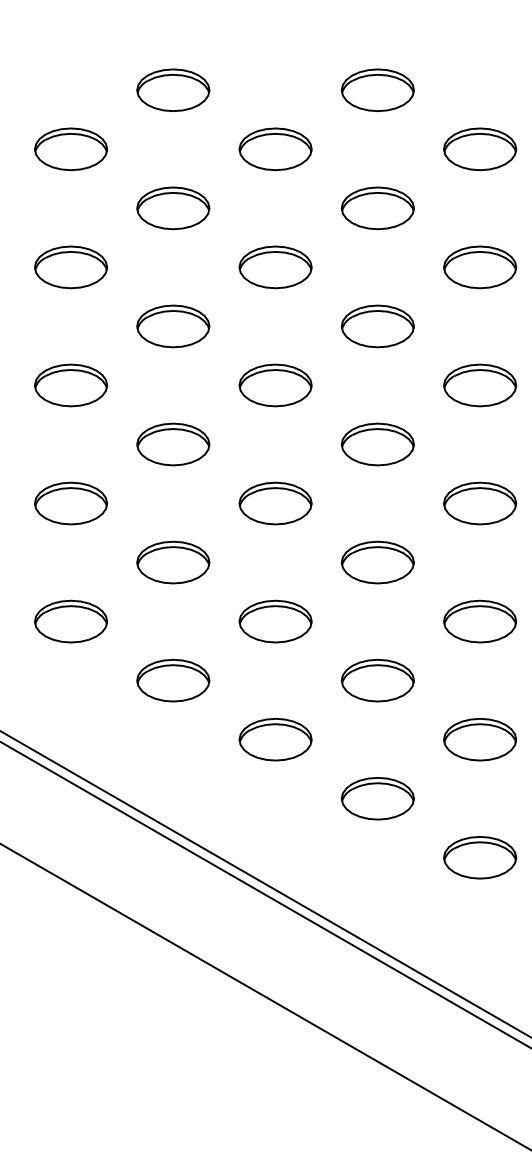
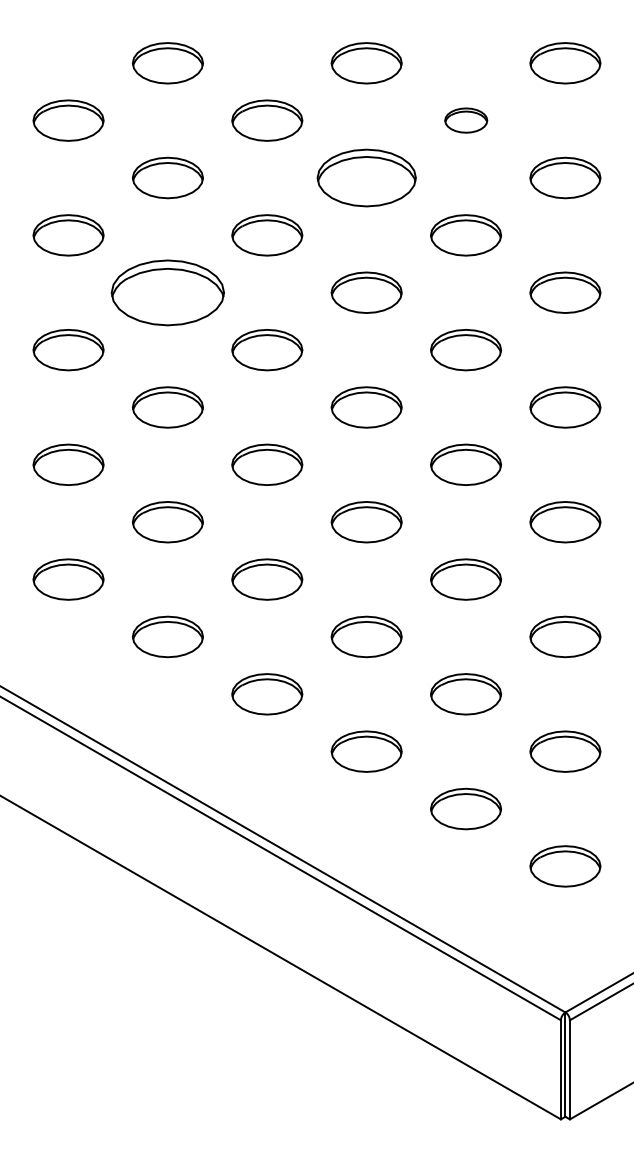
part: (480, 149) -> (466, 120), size x0.6
part: (377, 207) -> (366, 177), size x1.4
part: (172, 326) -> (167, 292), size x1.6

